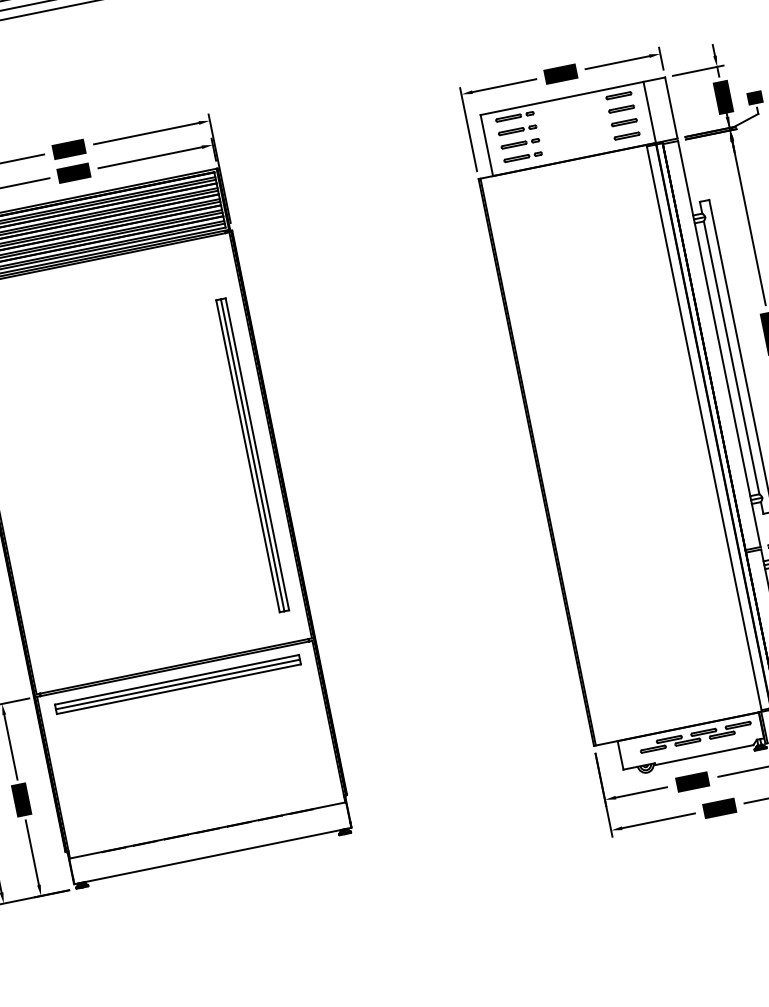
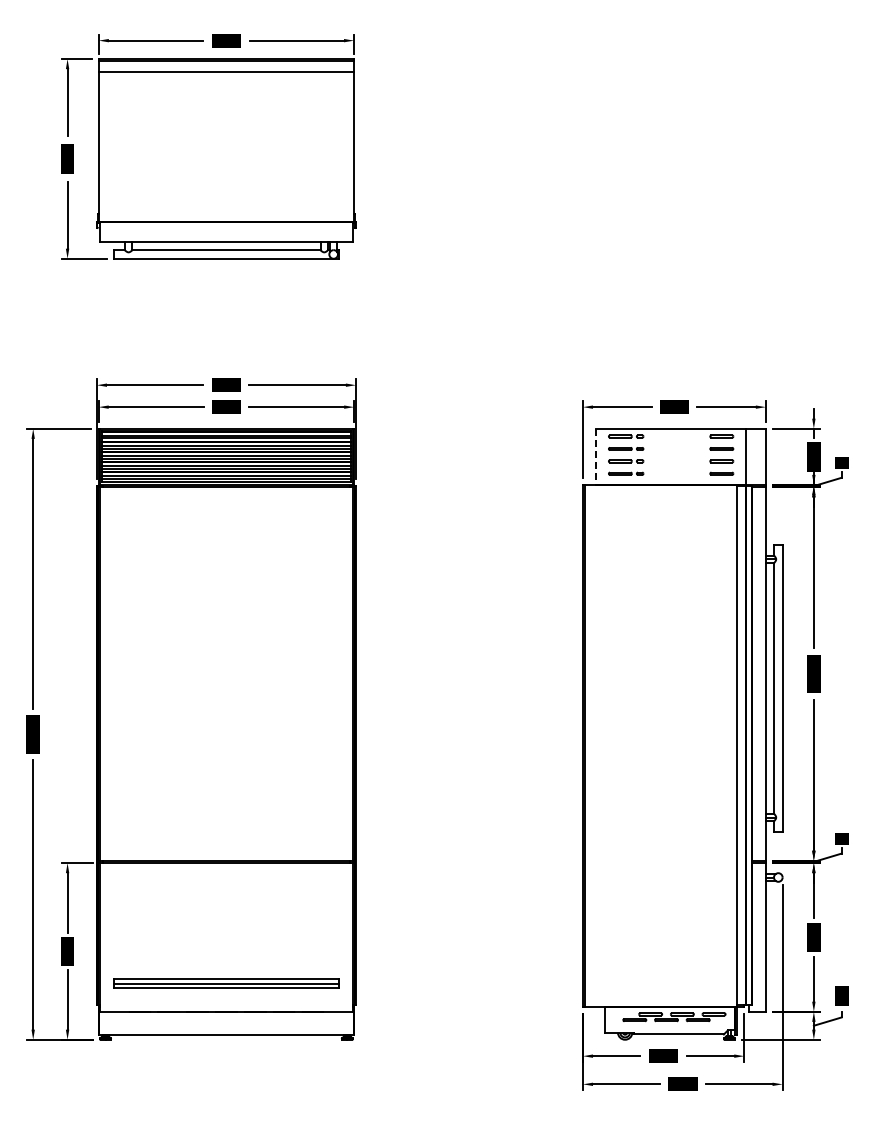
line: (487, 146) -> (596, 457), solid -> dashed
part: (252, 455) -> (333, 688), removed
part: (178, 684) -> (226, 983), moved

